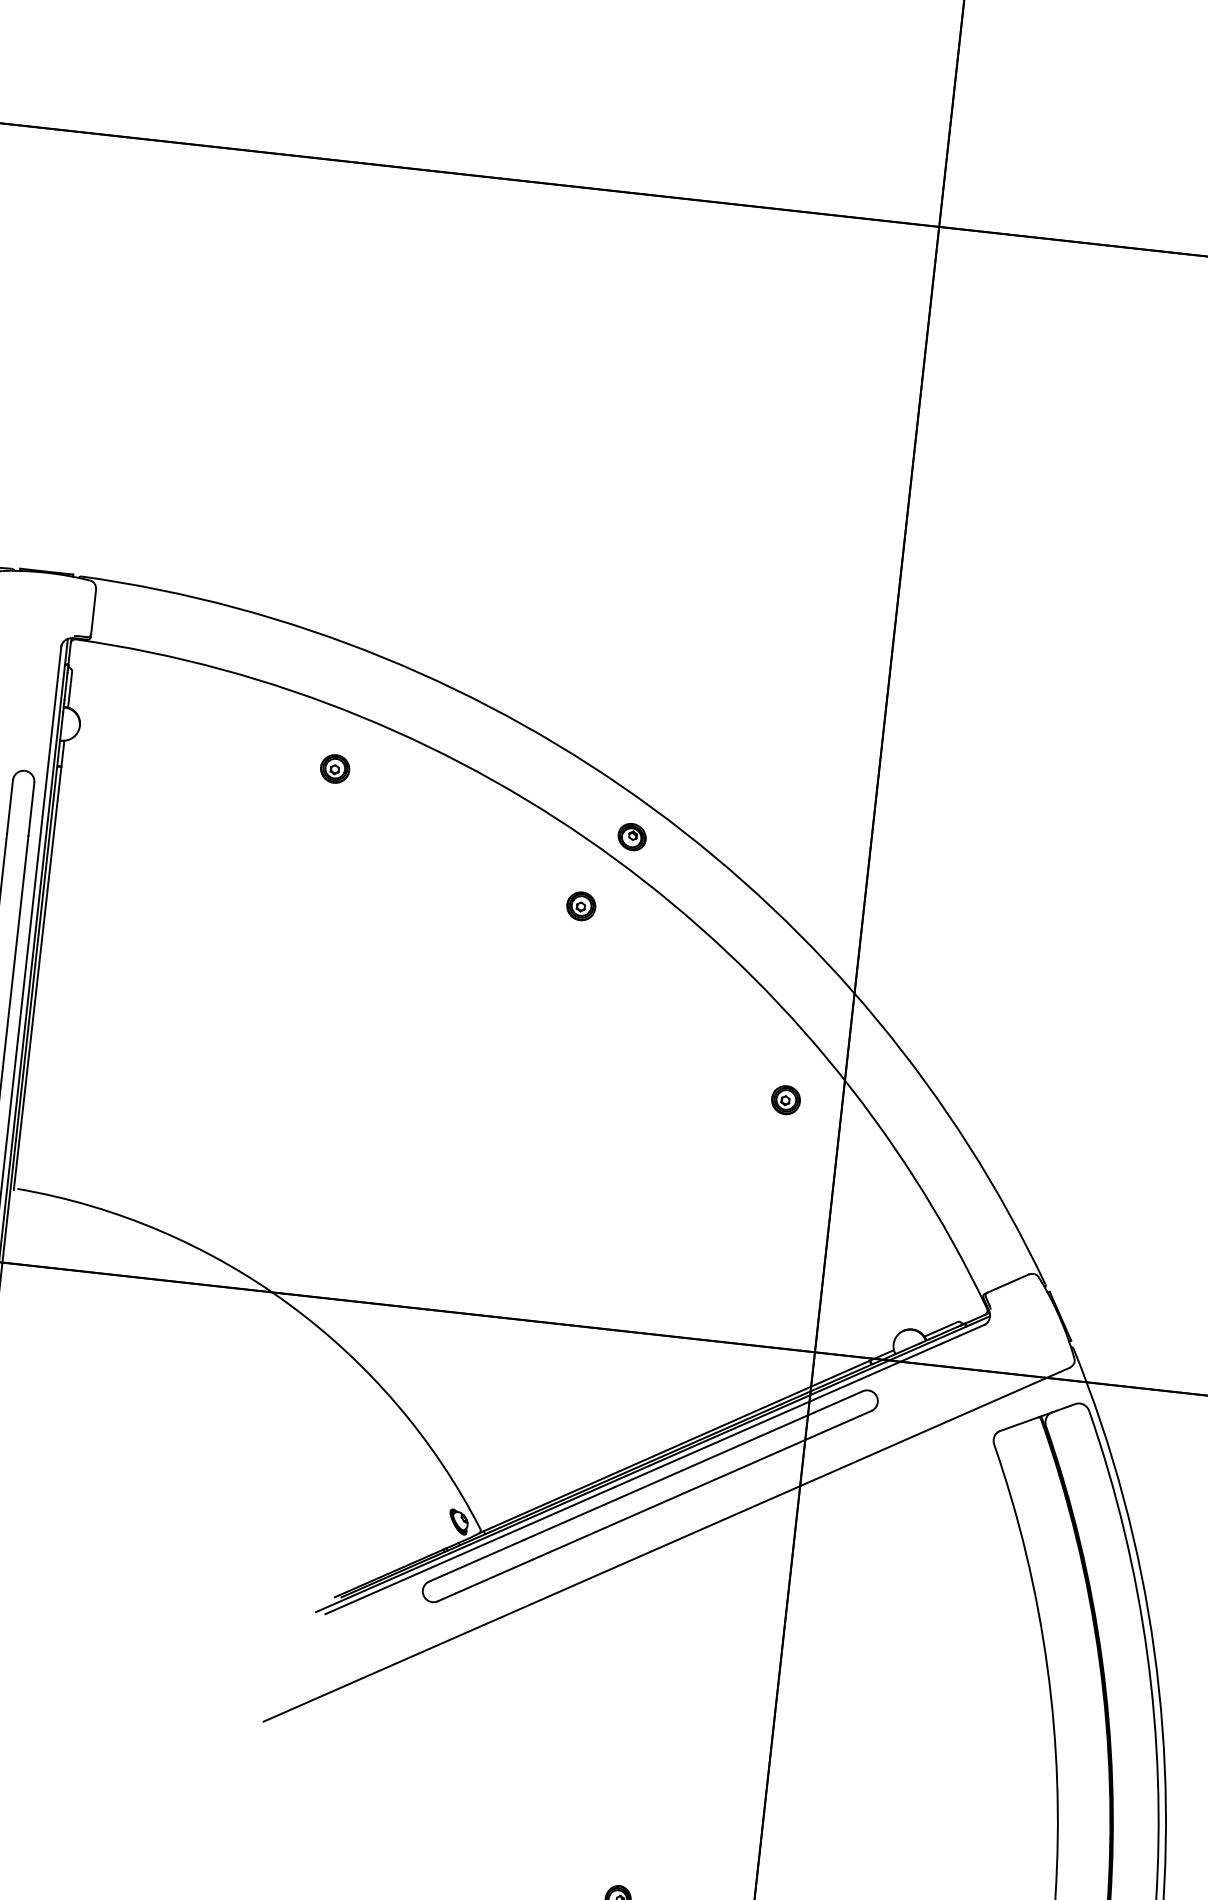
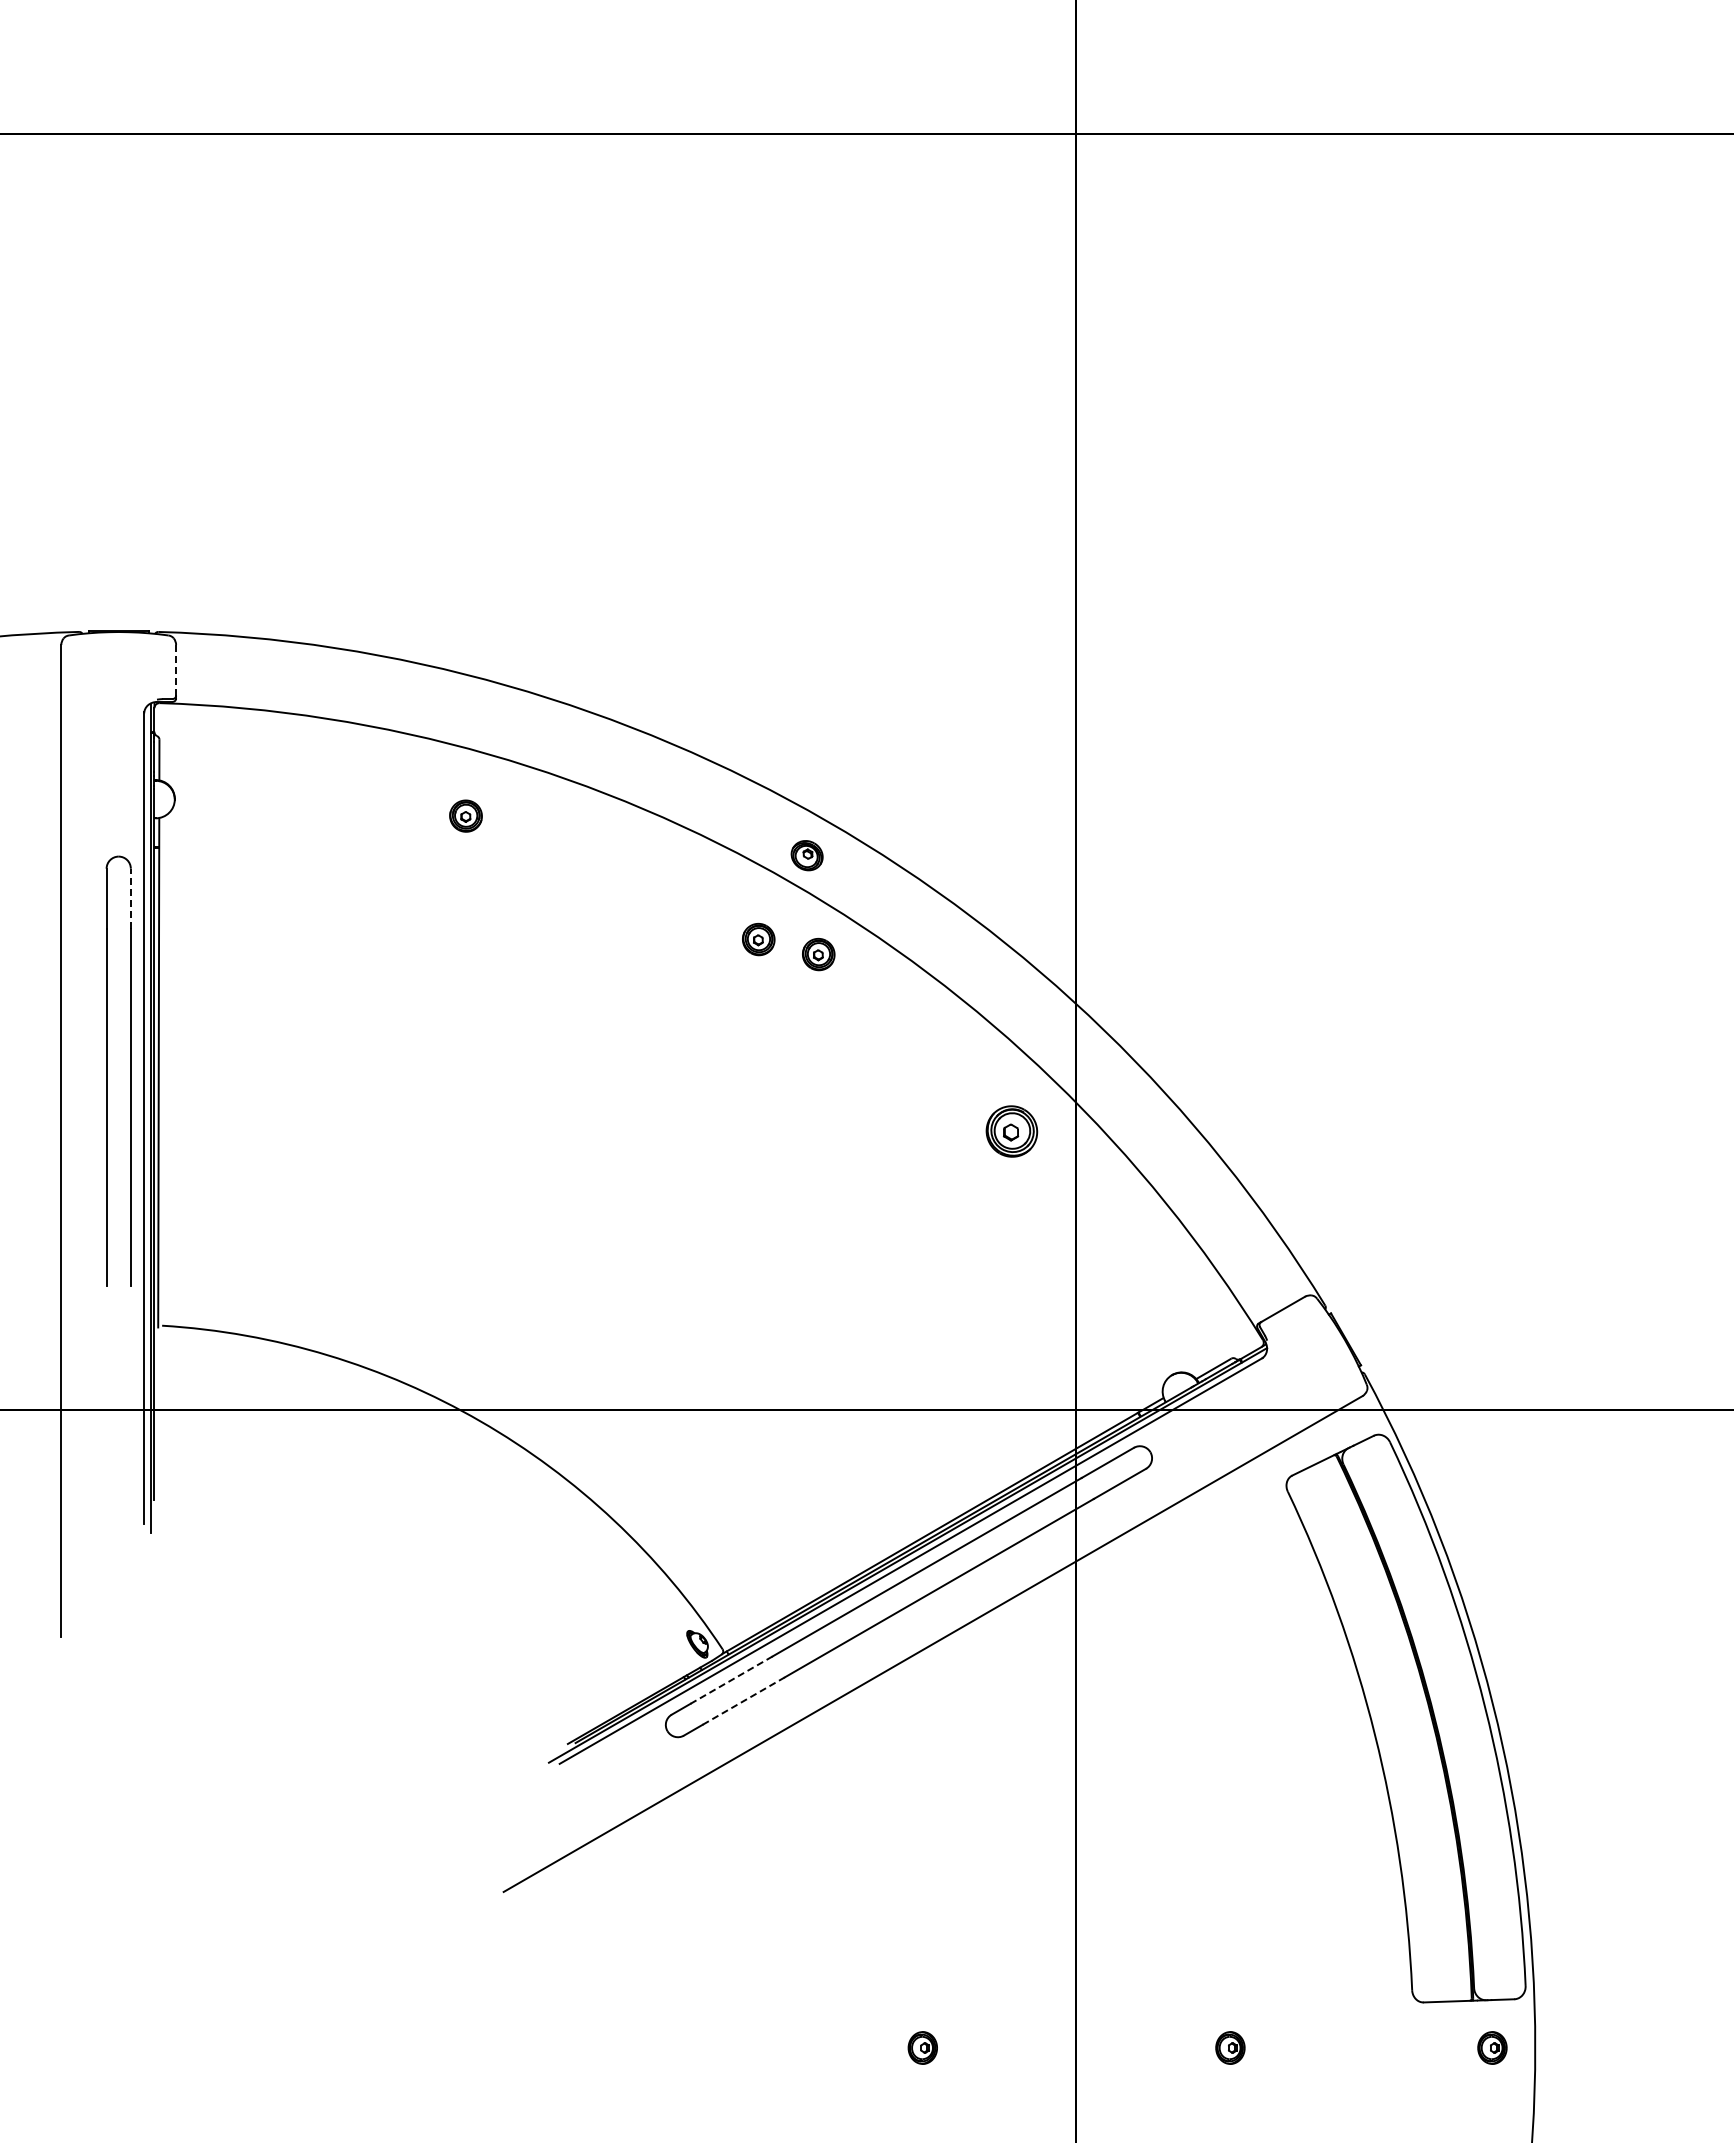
line: (93, 612) -> (176, 670), solid -> dashed
line: (31, 808) -> (130, 898), solid -> dashed
part: (632, 925) -> (818, 954), added
part: (785, 1099) -> (1011, 1130), size x1.6
line: (485, 1557) -> (731, 1680), solid -> dashed
line: (494, 1576) -> (744, 1700), solid -> dashed

